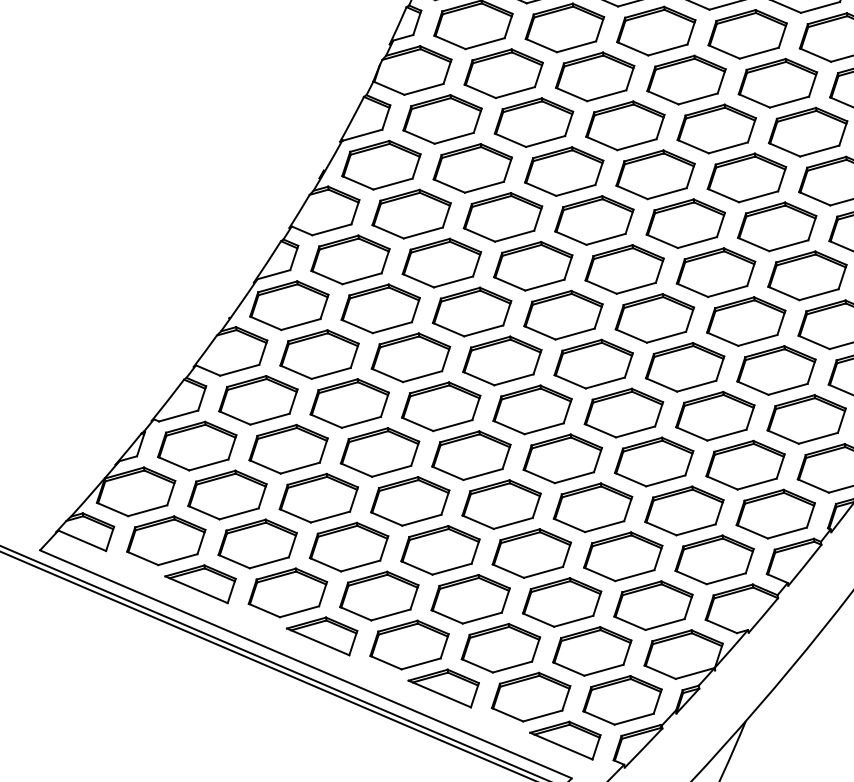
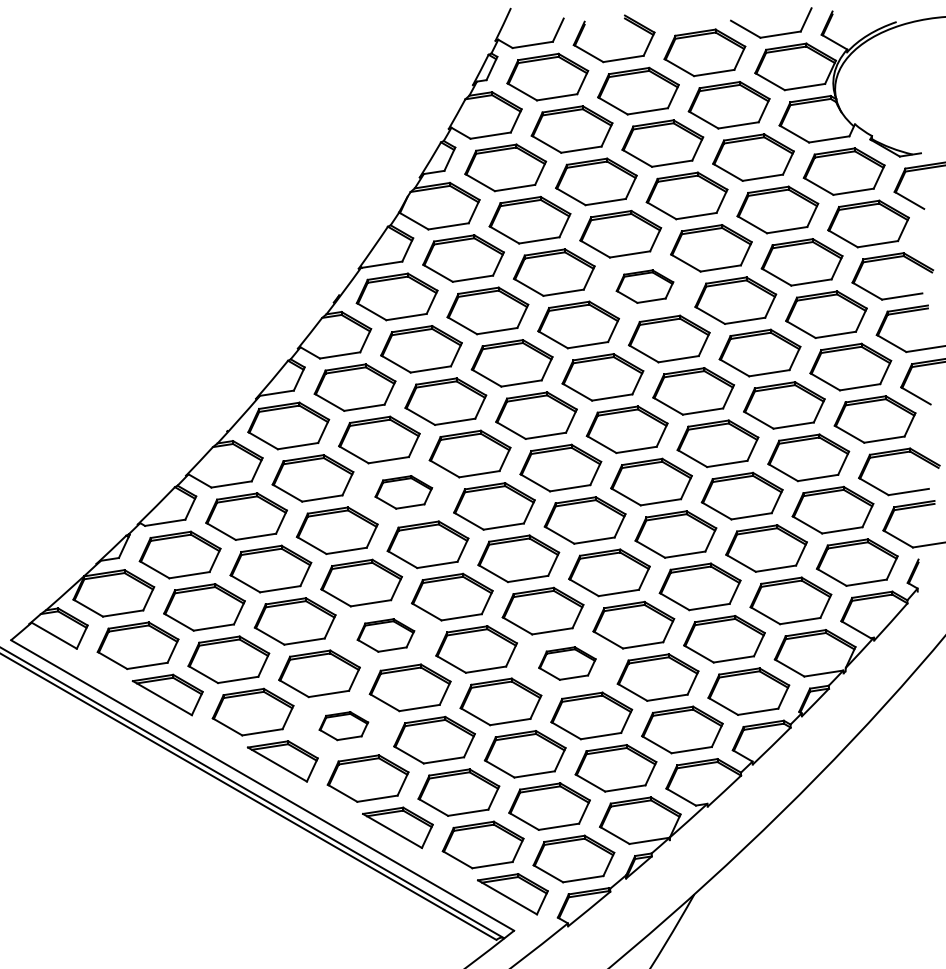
part: (624, 125) -> (644, 286), size x0.7
part: (410, 357) -> (403, 492), size x0.7
part: (409, 501) -> (385, 635), size x0.7
part: (593, 507) -> (567, 663), size x0.7
part: (378, 595) -> (343, 725), size x0.6

